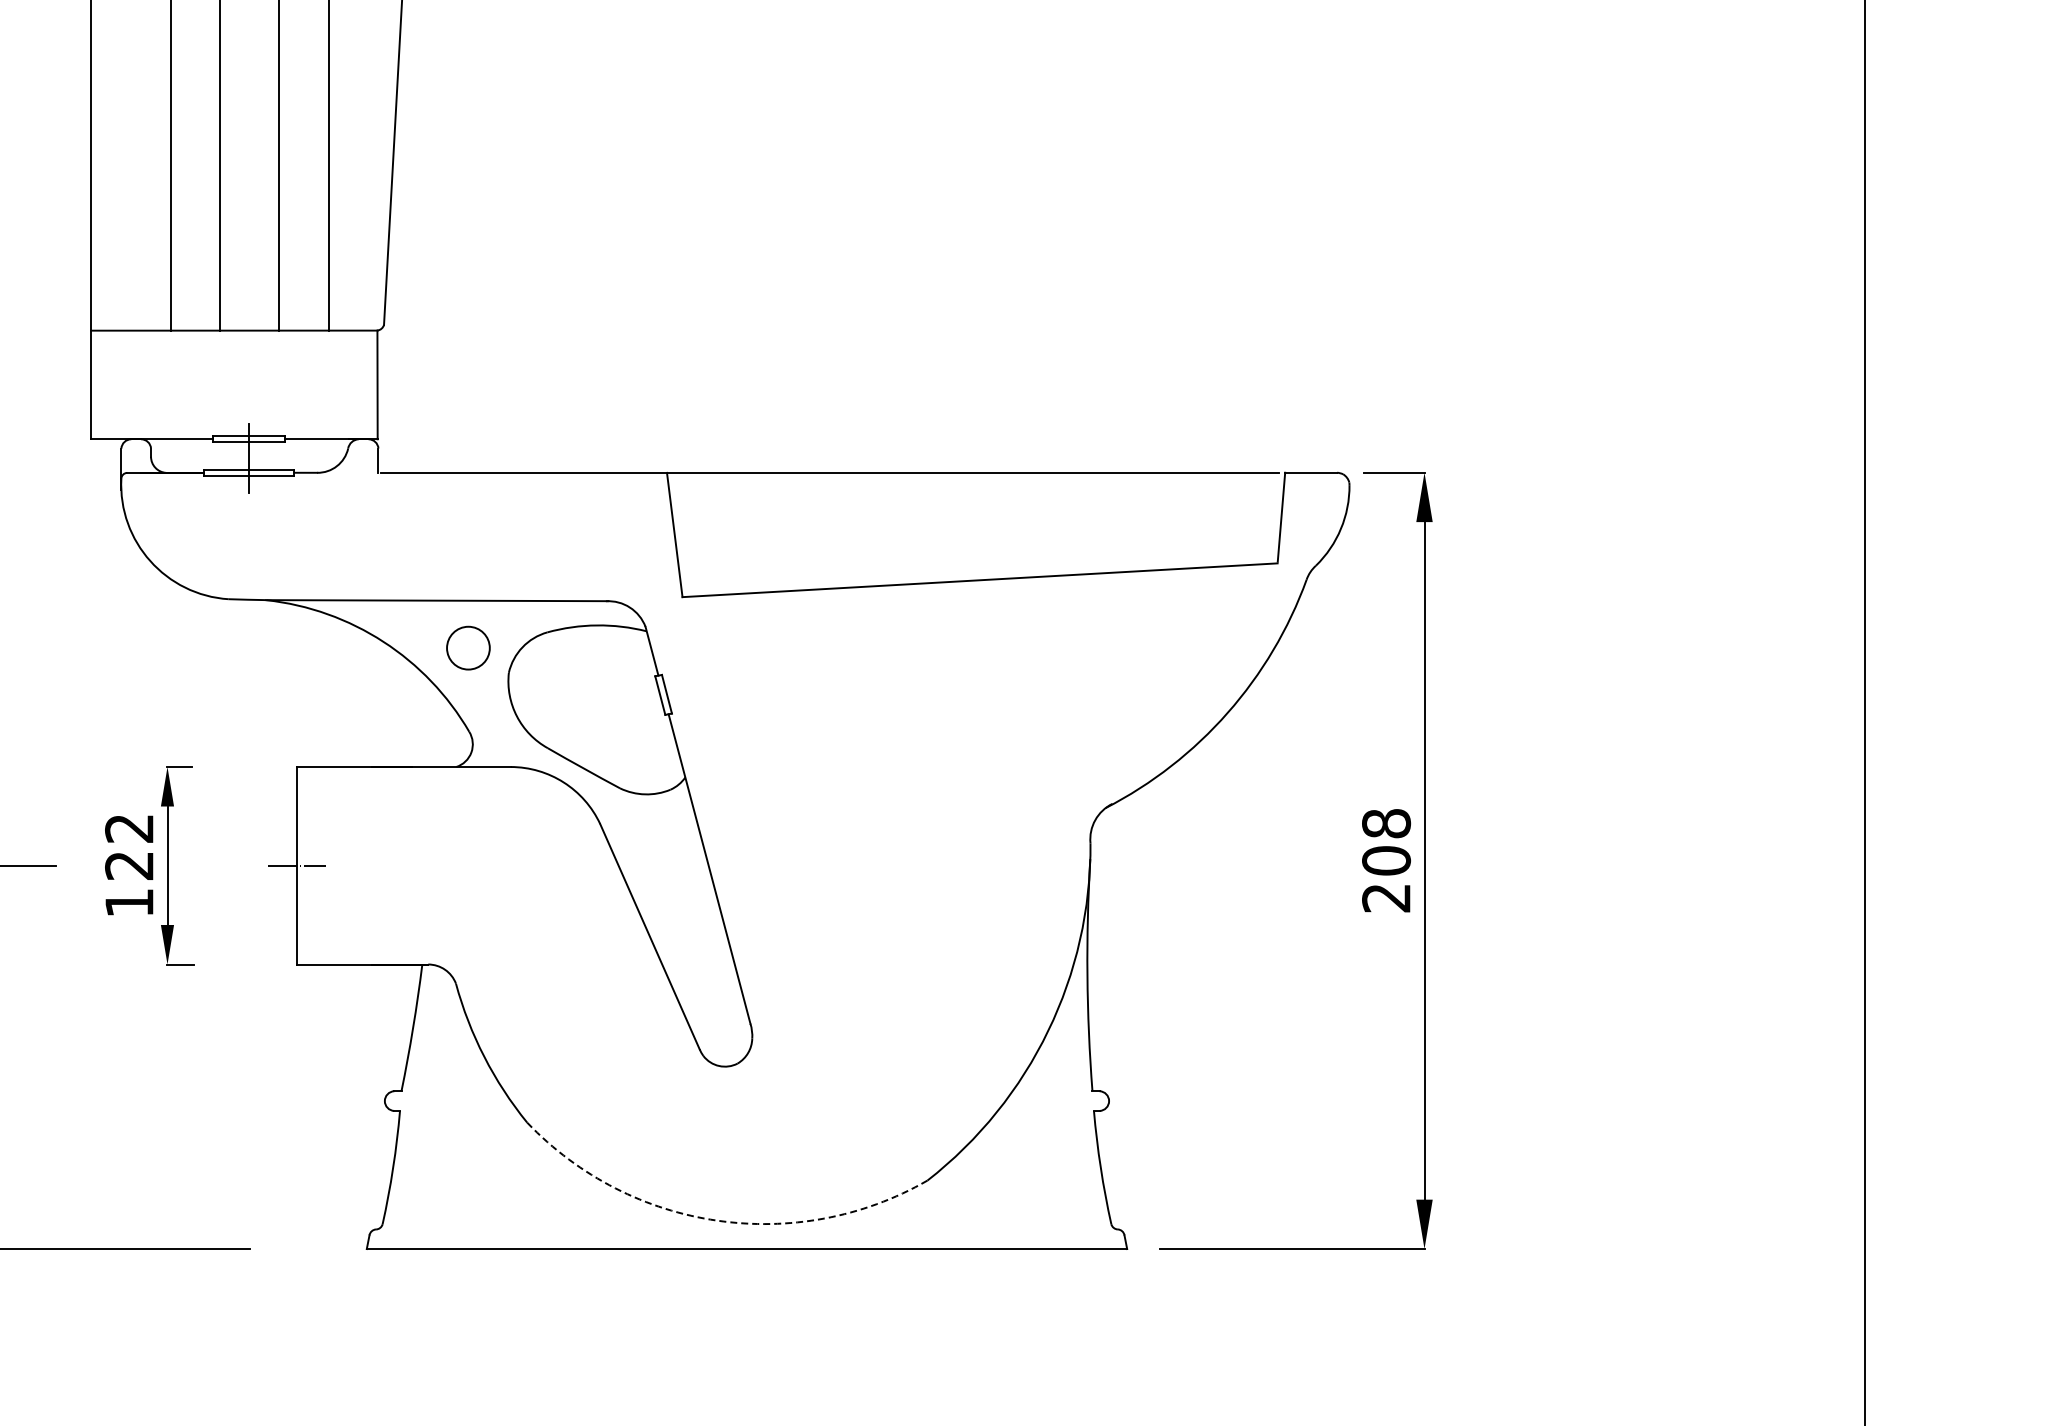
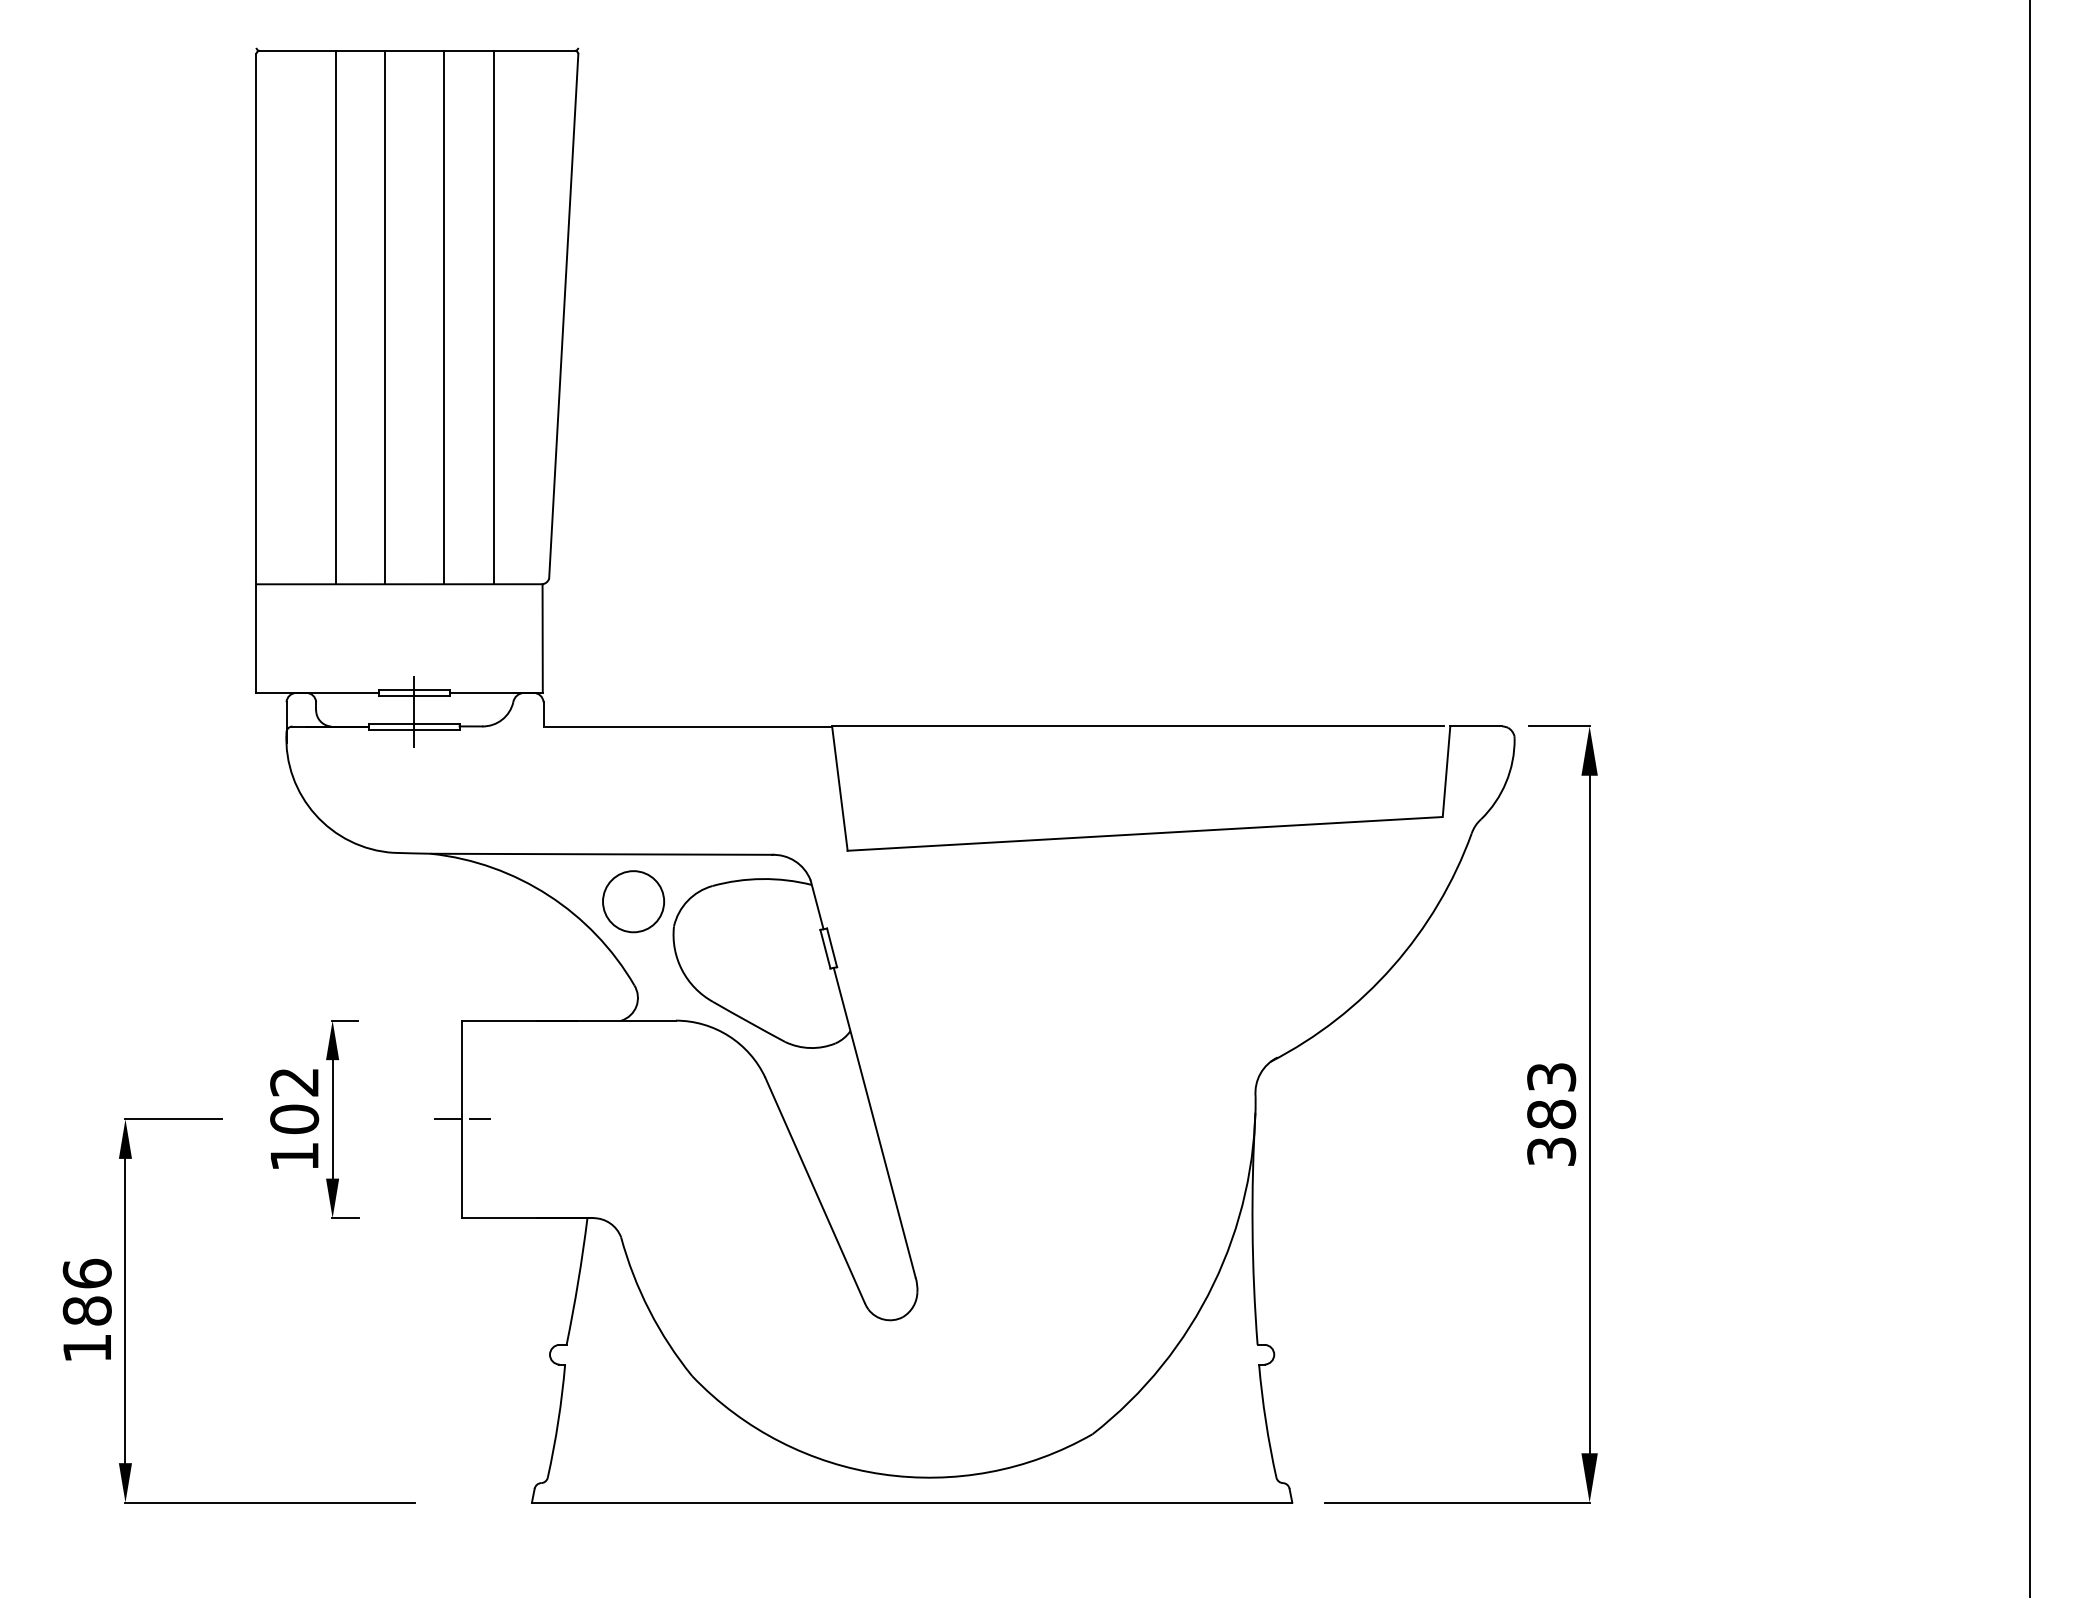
circle: (468, 647) -> (633, 901), size x1.43
text: (1386, 859) -> (1551, 1113), 208 -> 383
text: (129, 865) -> (294, 1119), 122 -> 102
arc: (717, 1220) -> (882, 1474), dashed -> solid

